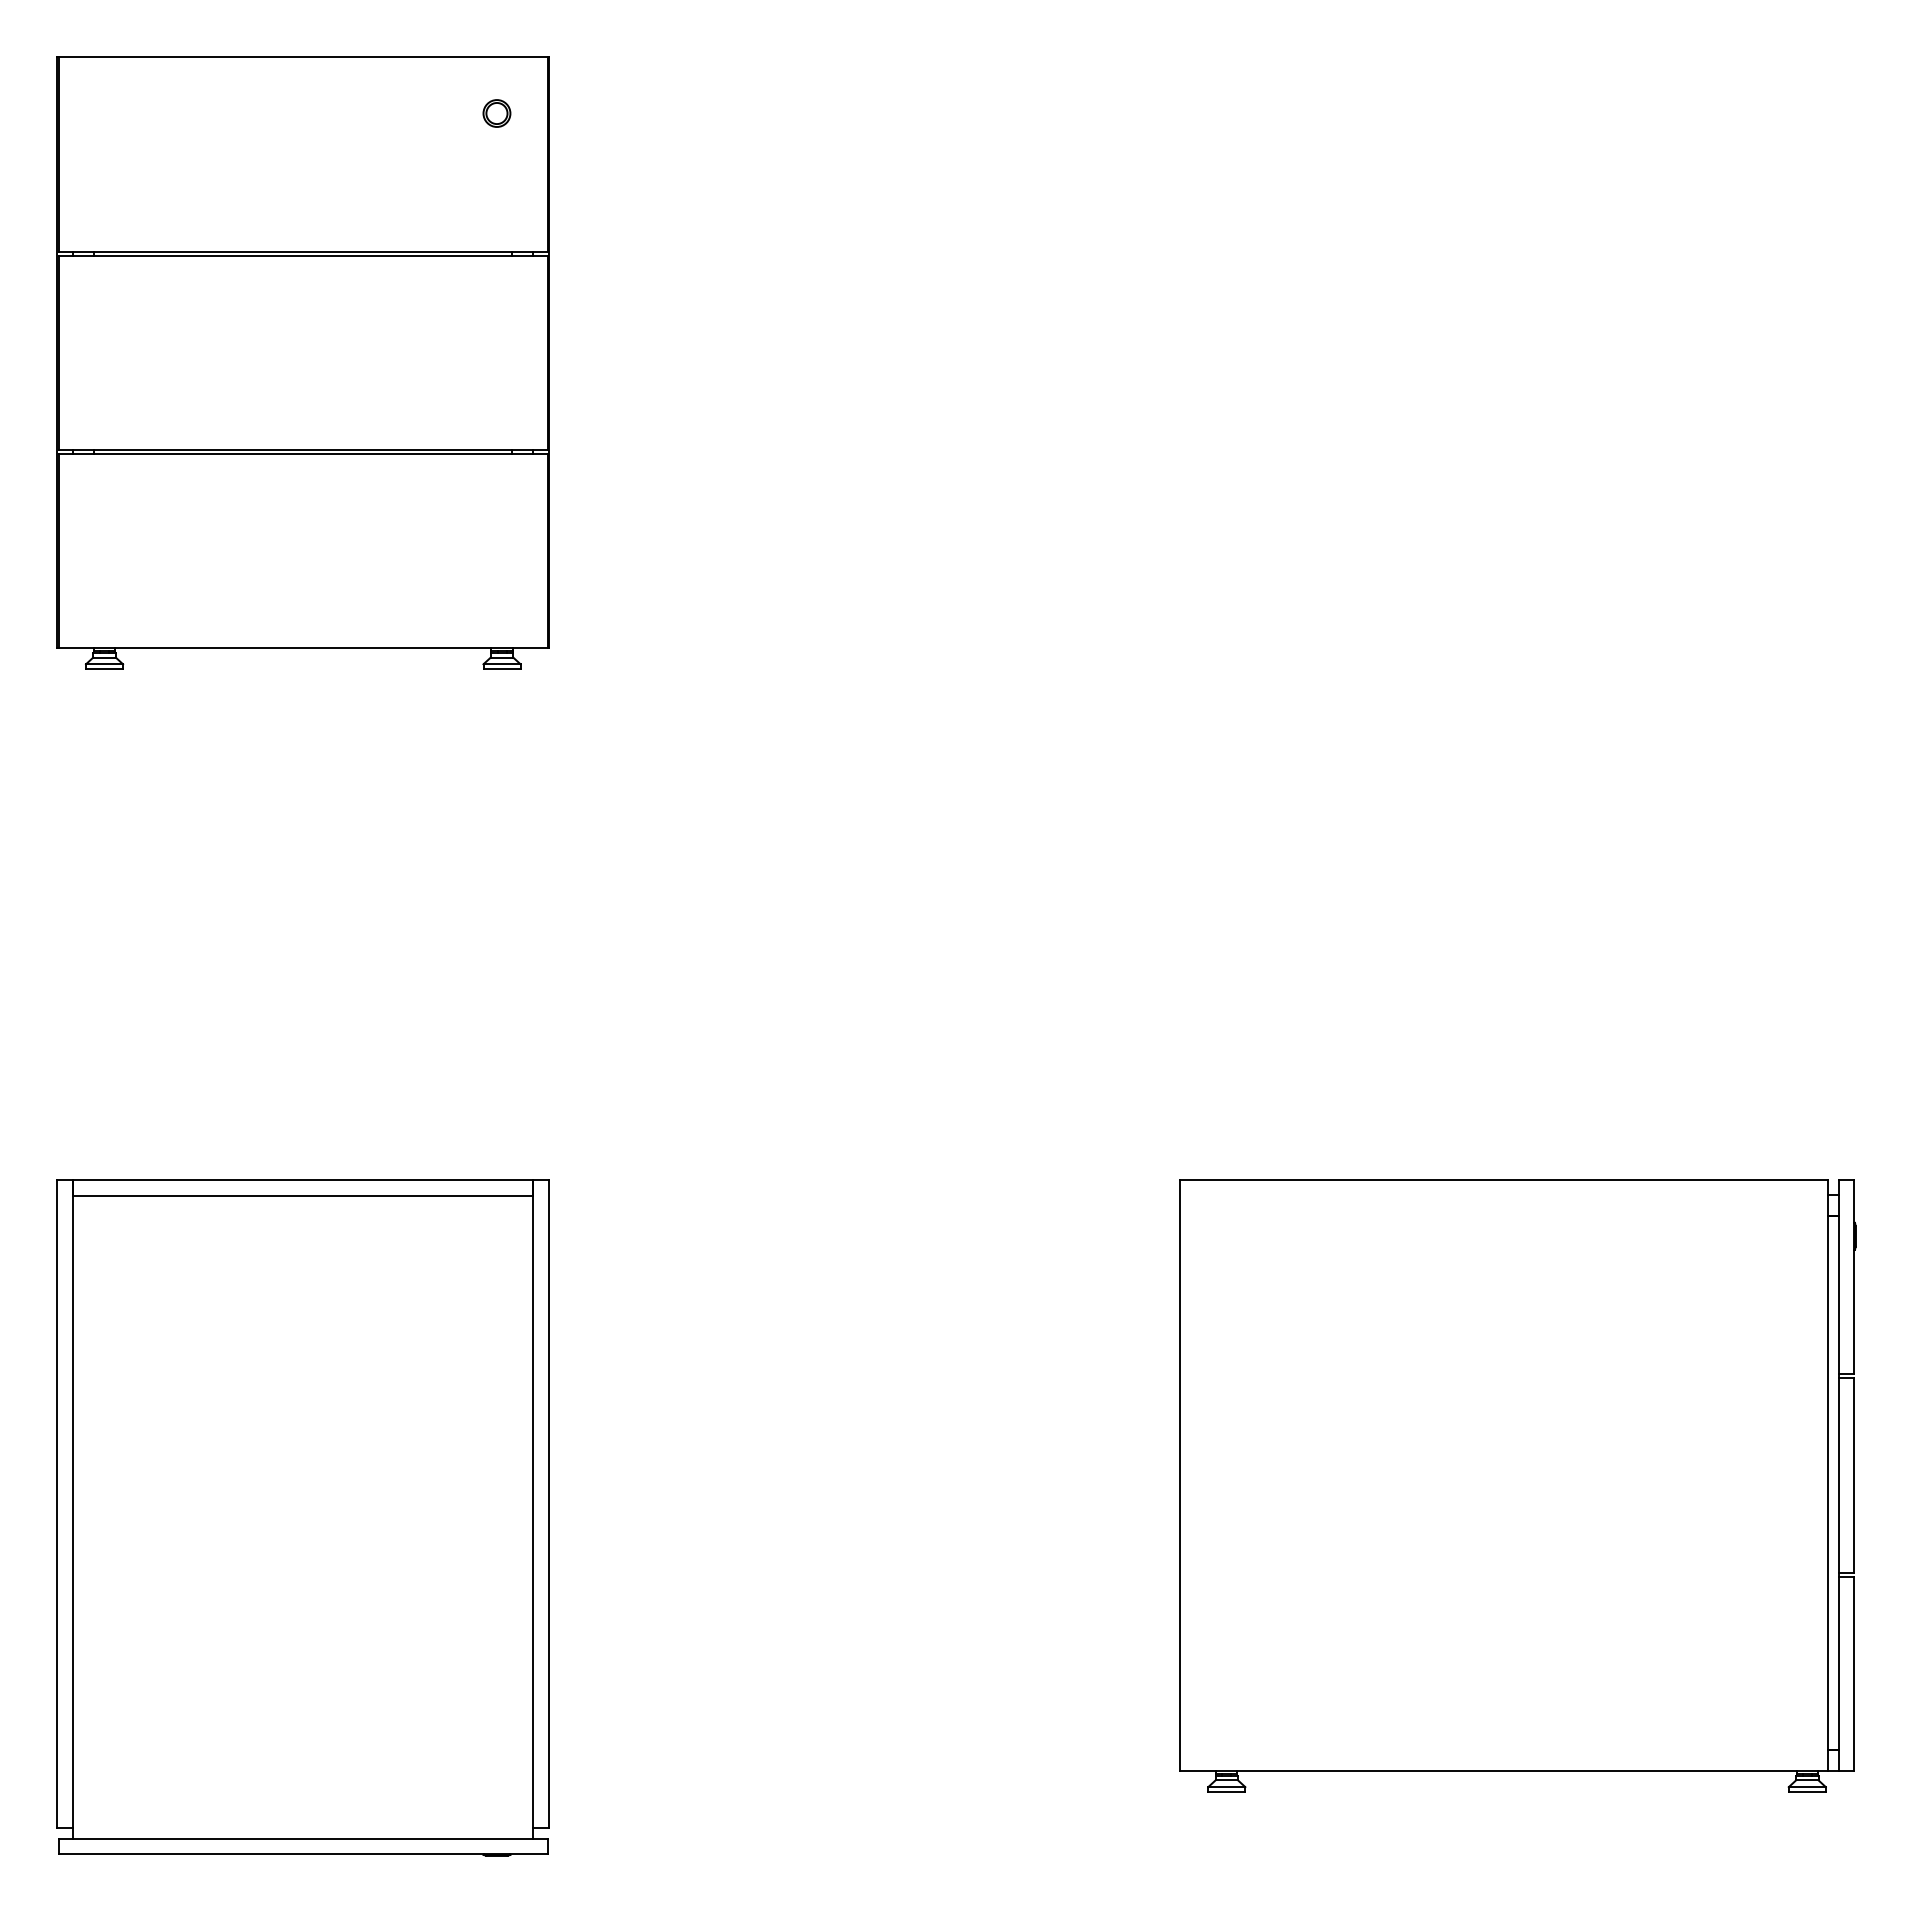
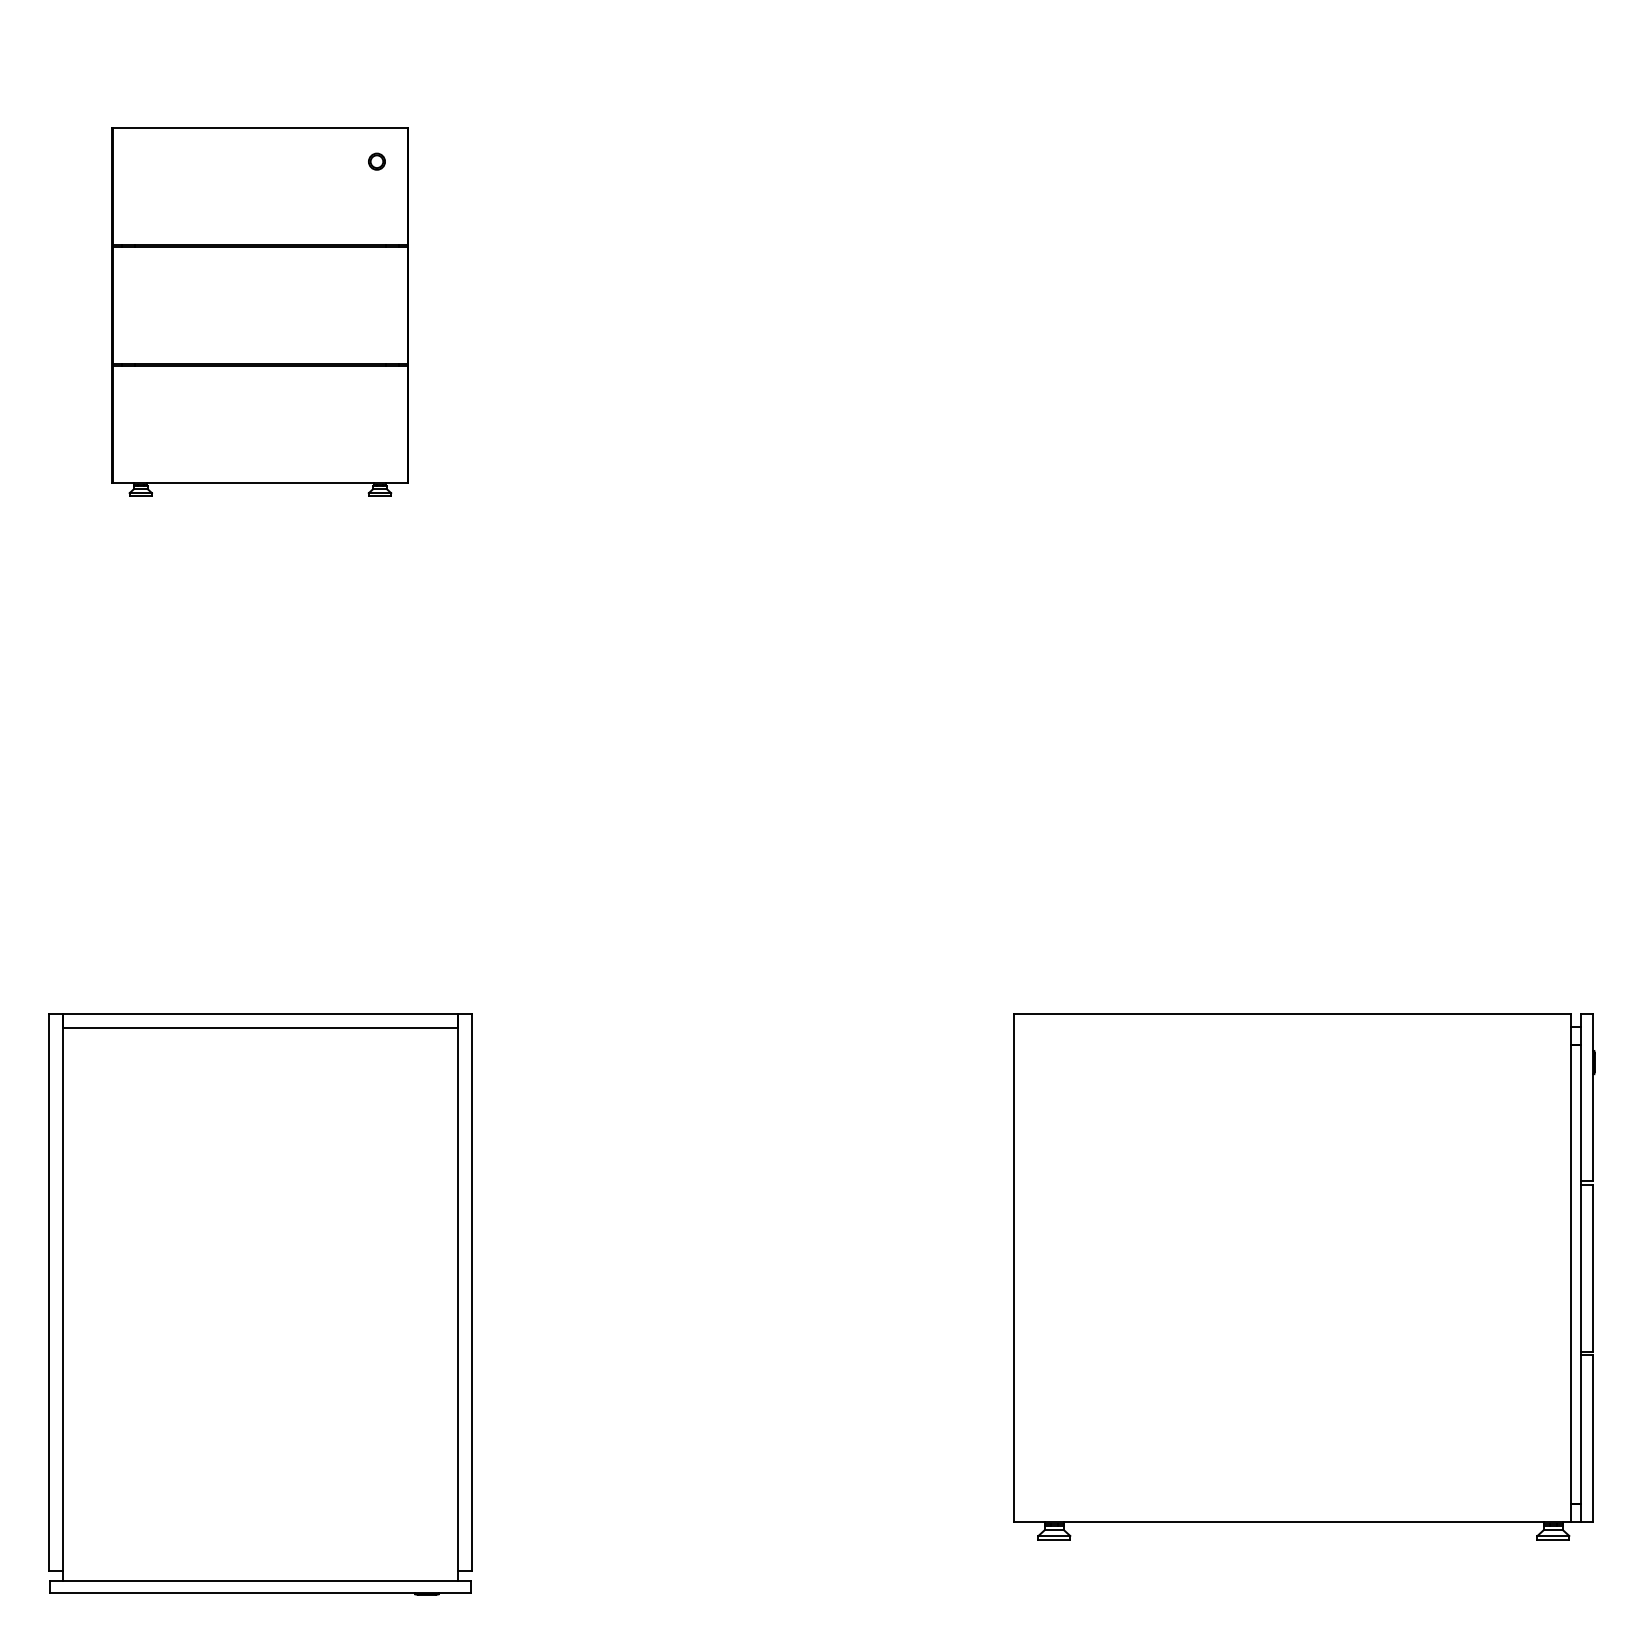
part: (302, 362) -> (259, 311), size x0.7

